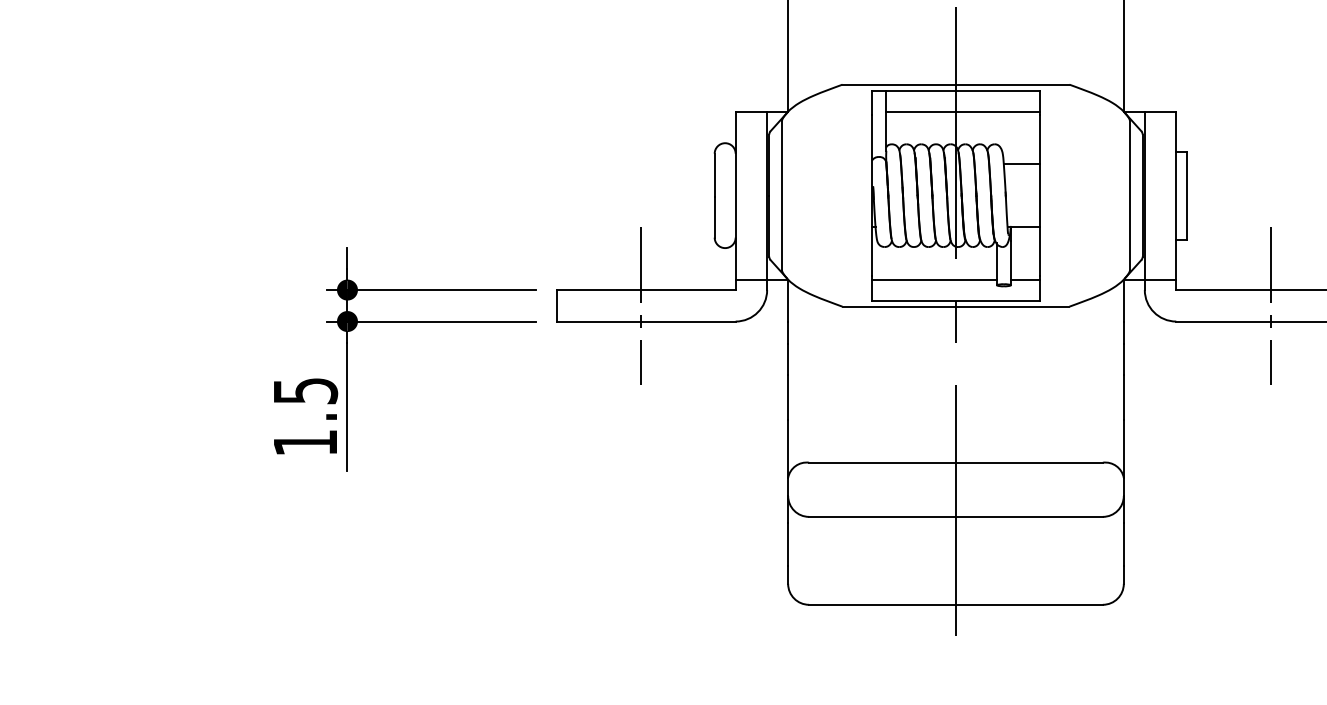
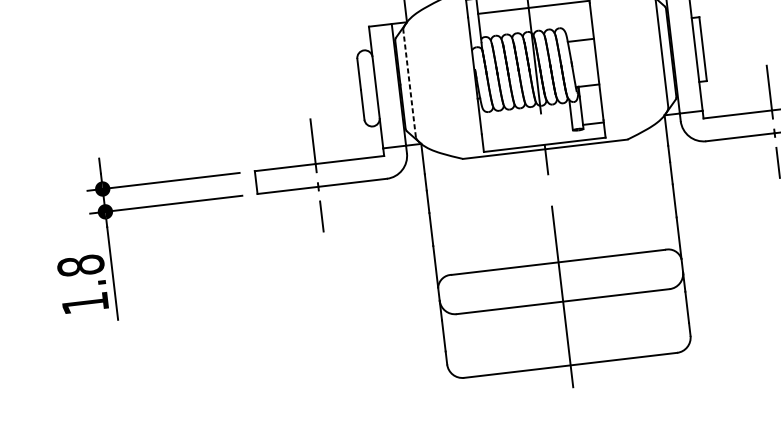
line: (781, 195) -> (409, 83), solid -> dashed
line: (934, 279) -> (527, 131), removed
text: (305, 390) -> (80, 265), 1.5 -> 1.8

